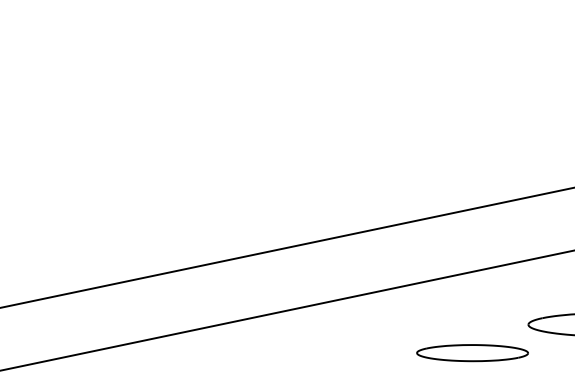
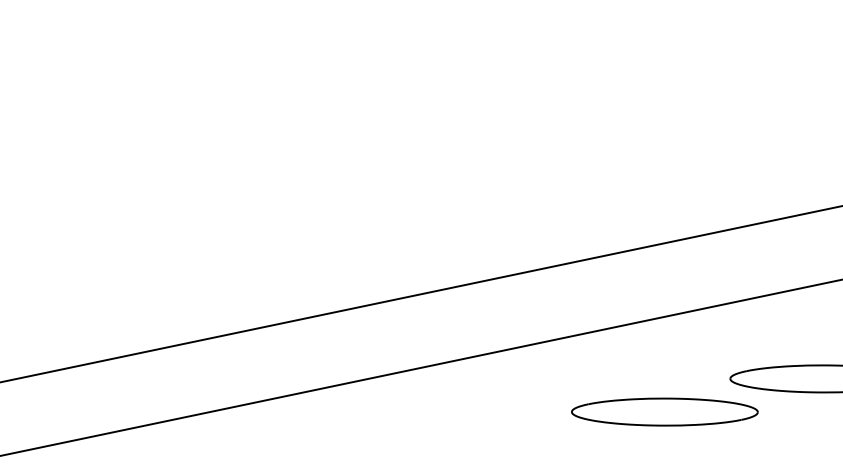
part: (472, 352) -> (664, 411), size x1.43

